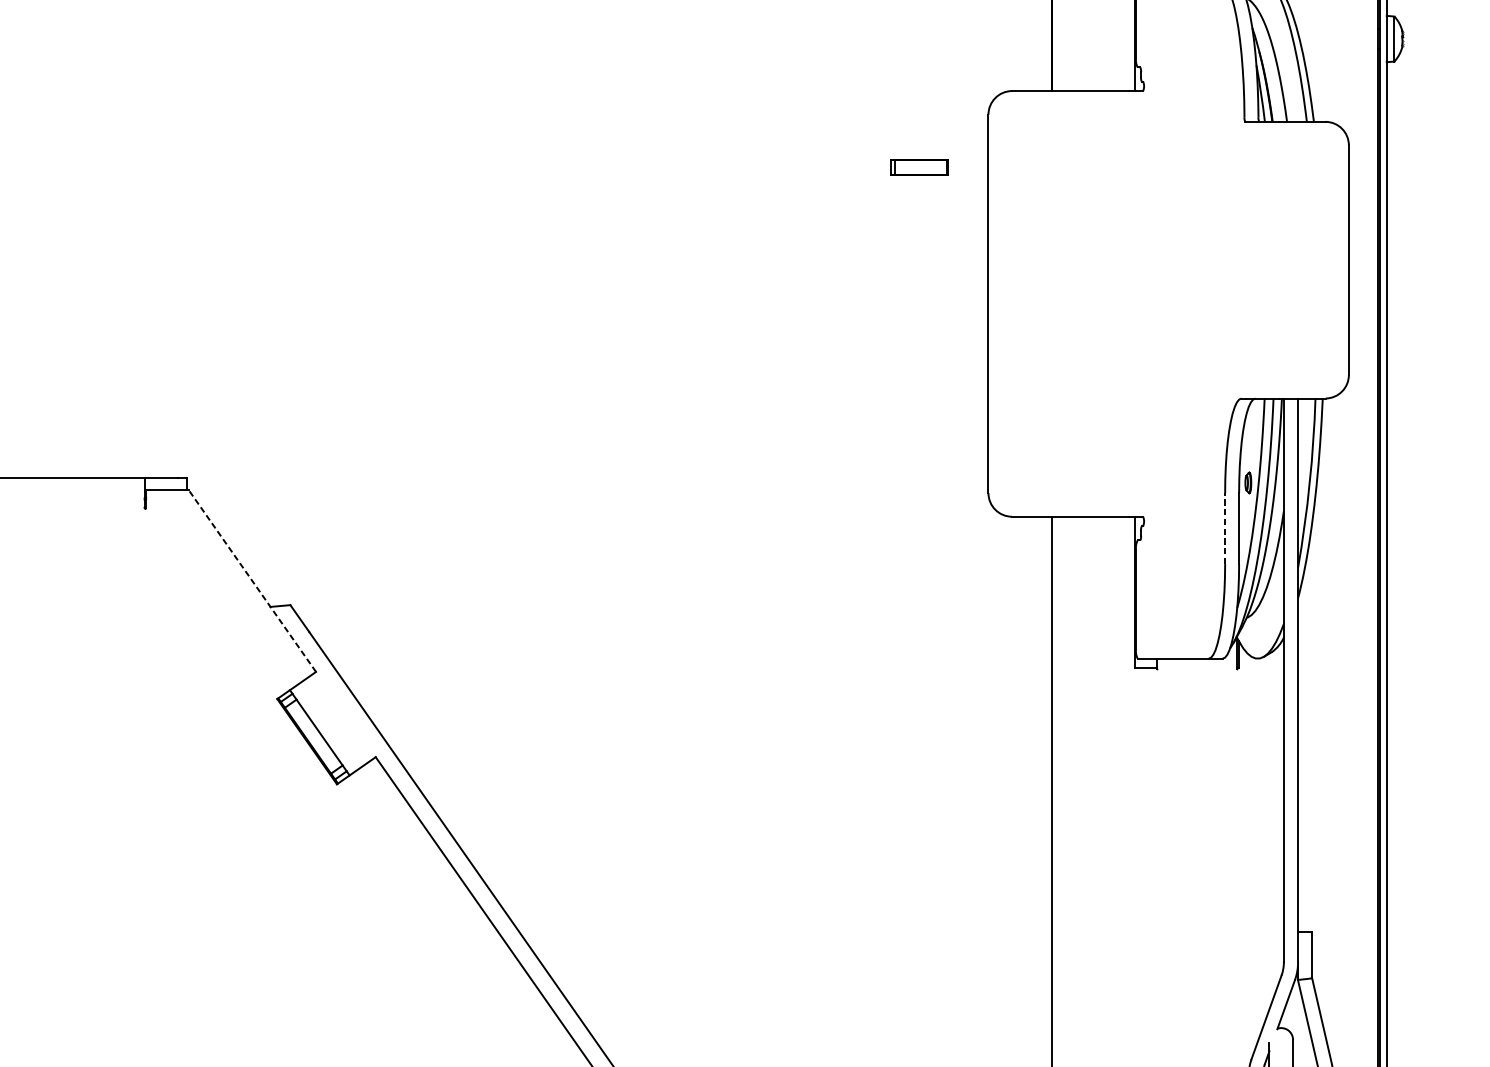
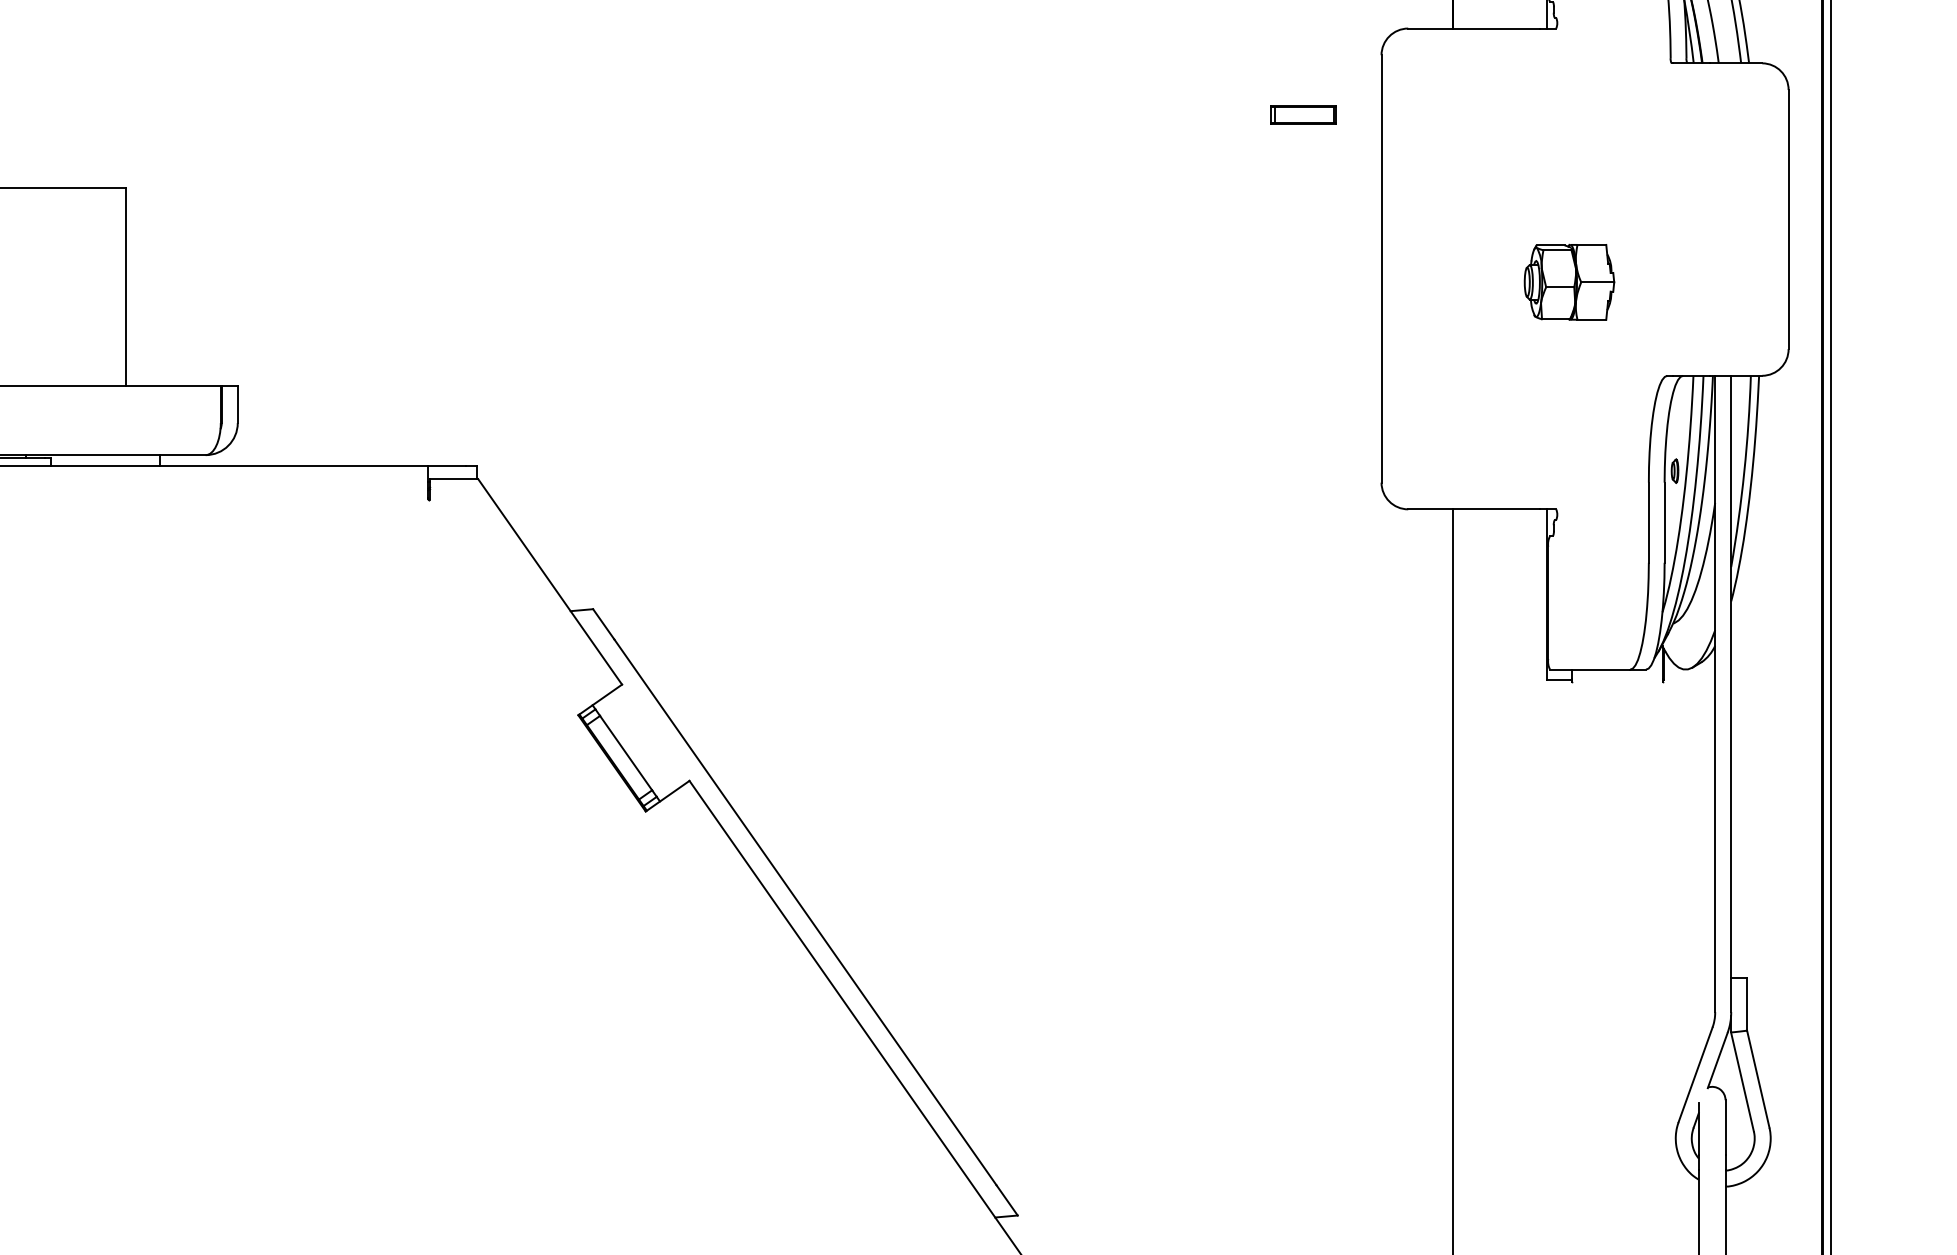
part: (1154, 315) -> (1569, 281), added
line: (1224, 528) -> (1648, 522), dashed -> solid
line: (251, 580) -> (549, 581), dashed -> solid

